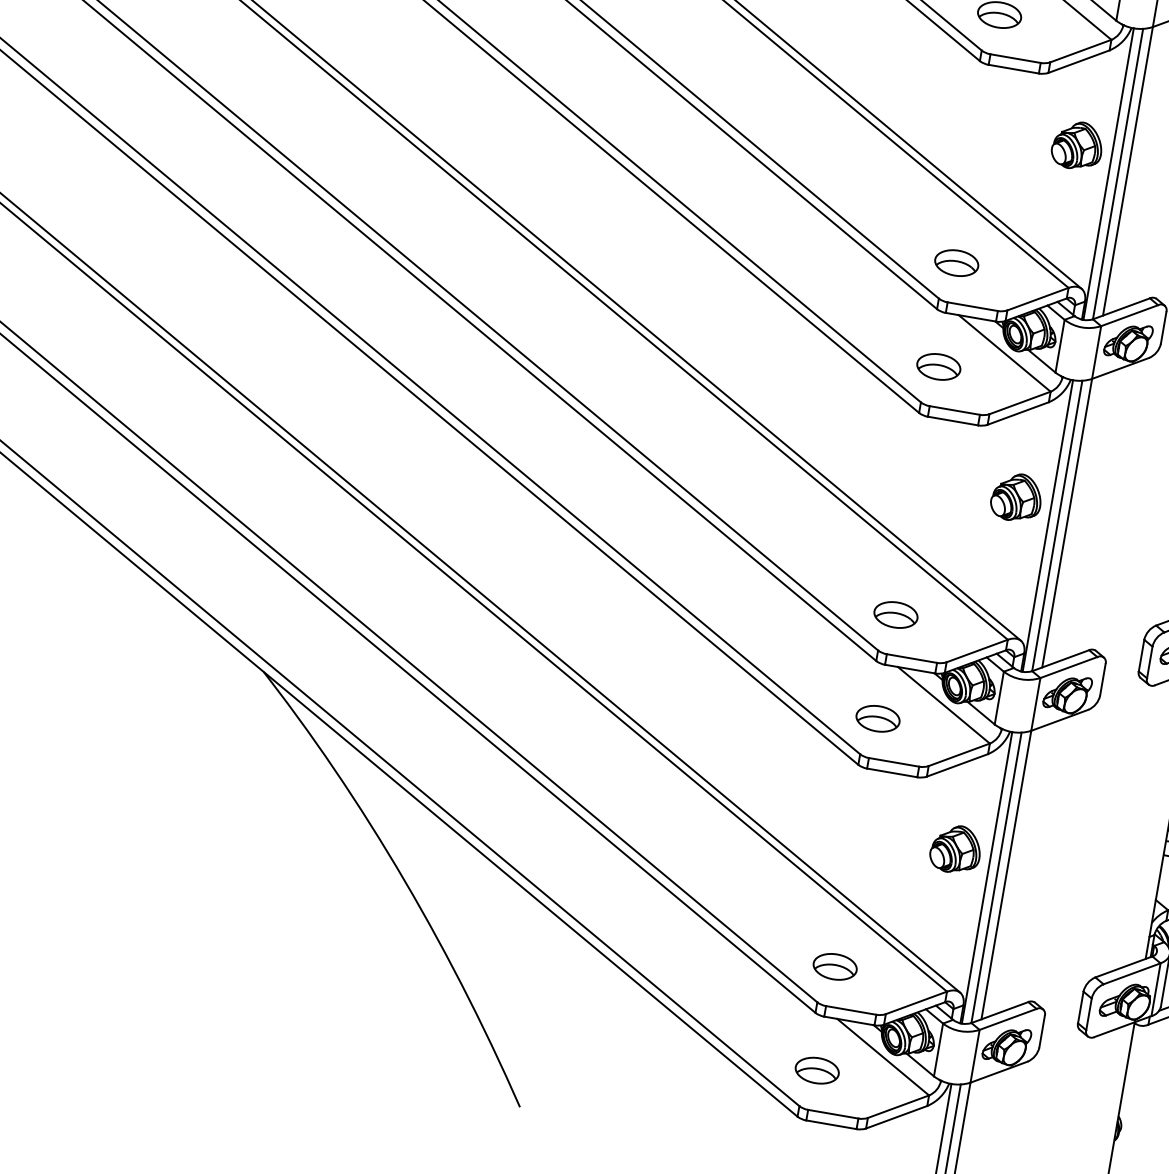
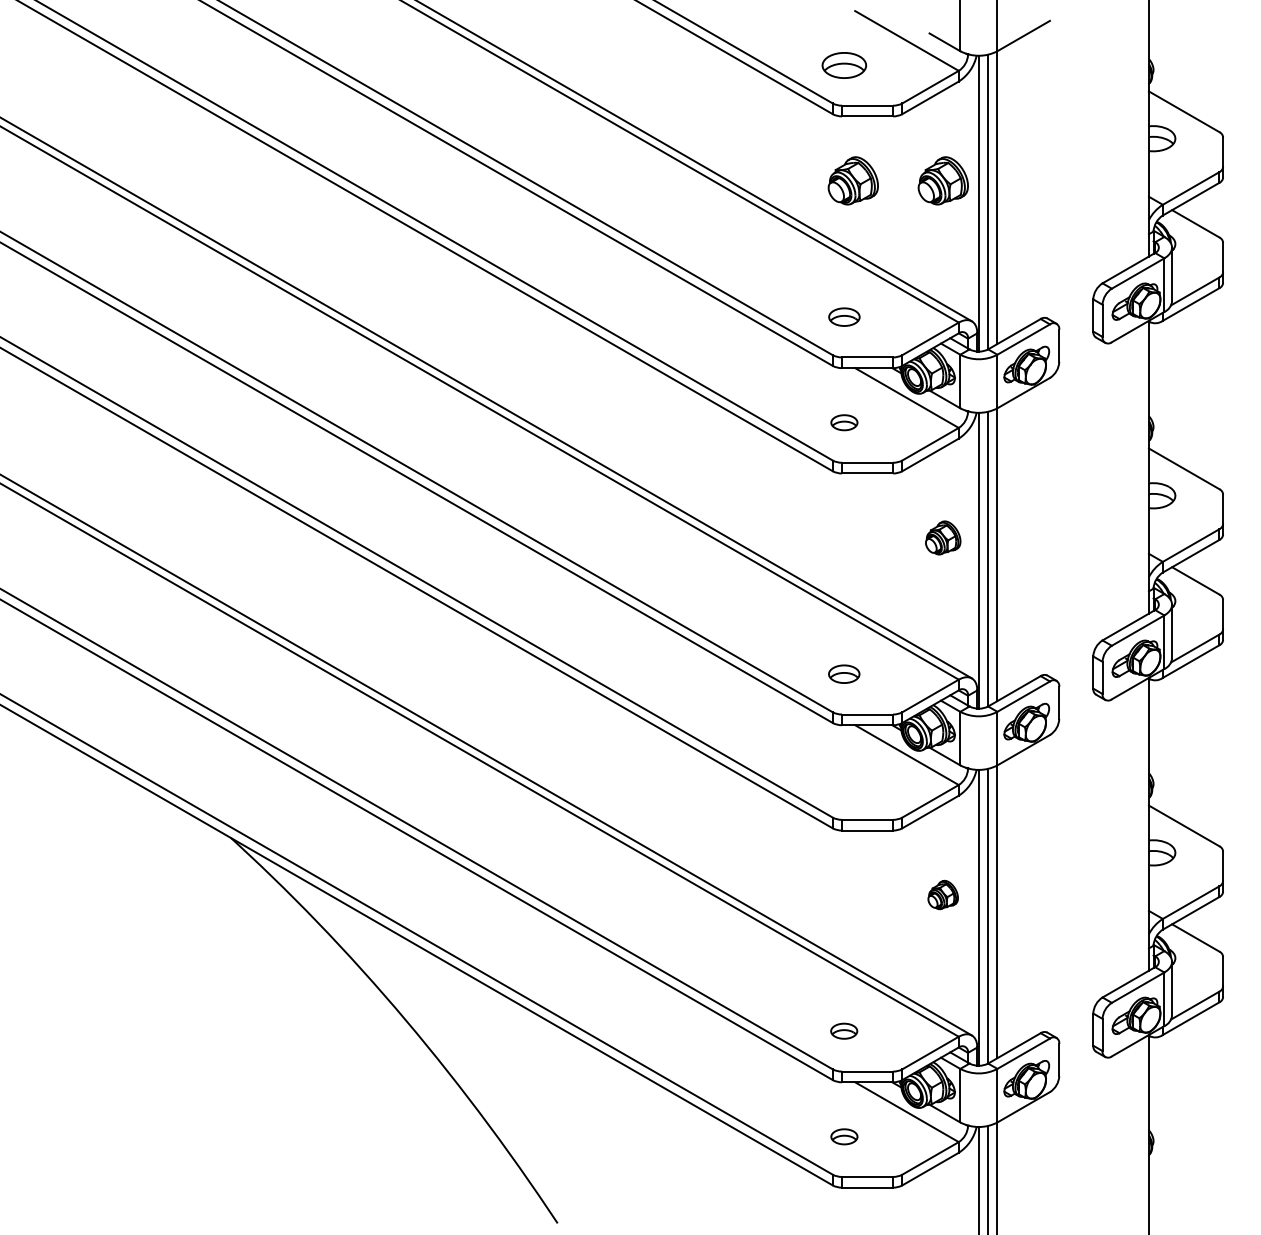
part: (988, 129) -> (852, 180), added
part: (957, 262) -> (844, 316), size x0.7
part: (938, 366) -> (844, 422), size x0.6
part: (1015, 496) -> (942, 537), size x0.7
part: (895, 614) -> (843, 673), size x0.7
part: (878, 718) -> (844, 779), removed
part: (955, 848) -> (942, 894), size x0.6
part: (834, 965) -> (843, 1030), size x0.6
part: (817, 1070) -> (844, 1136), size x0.6

